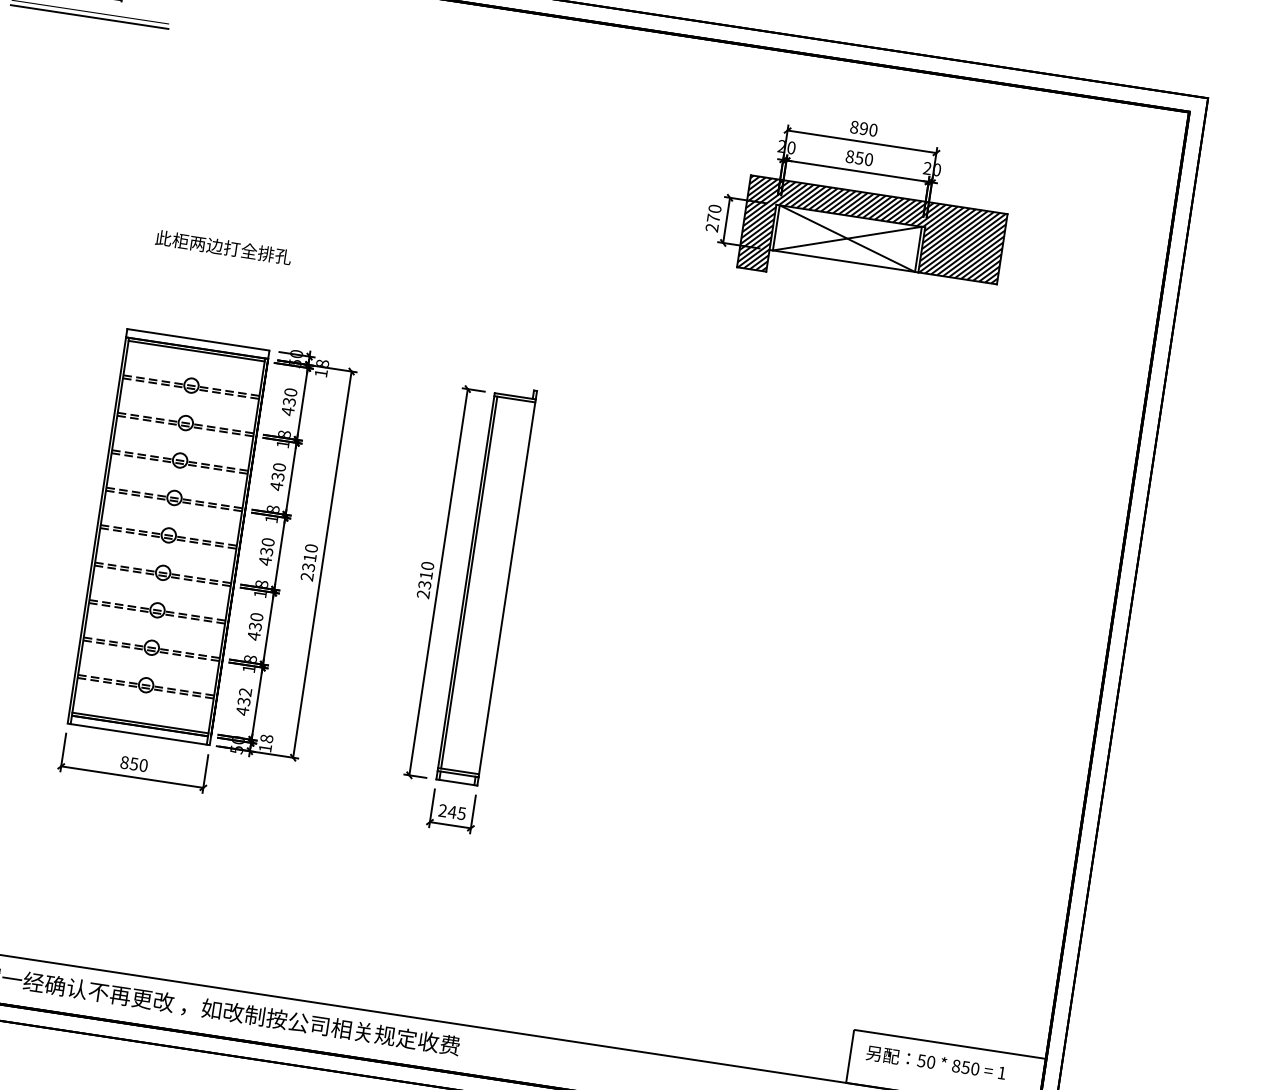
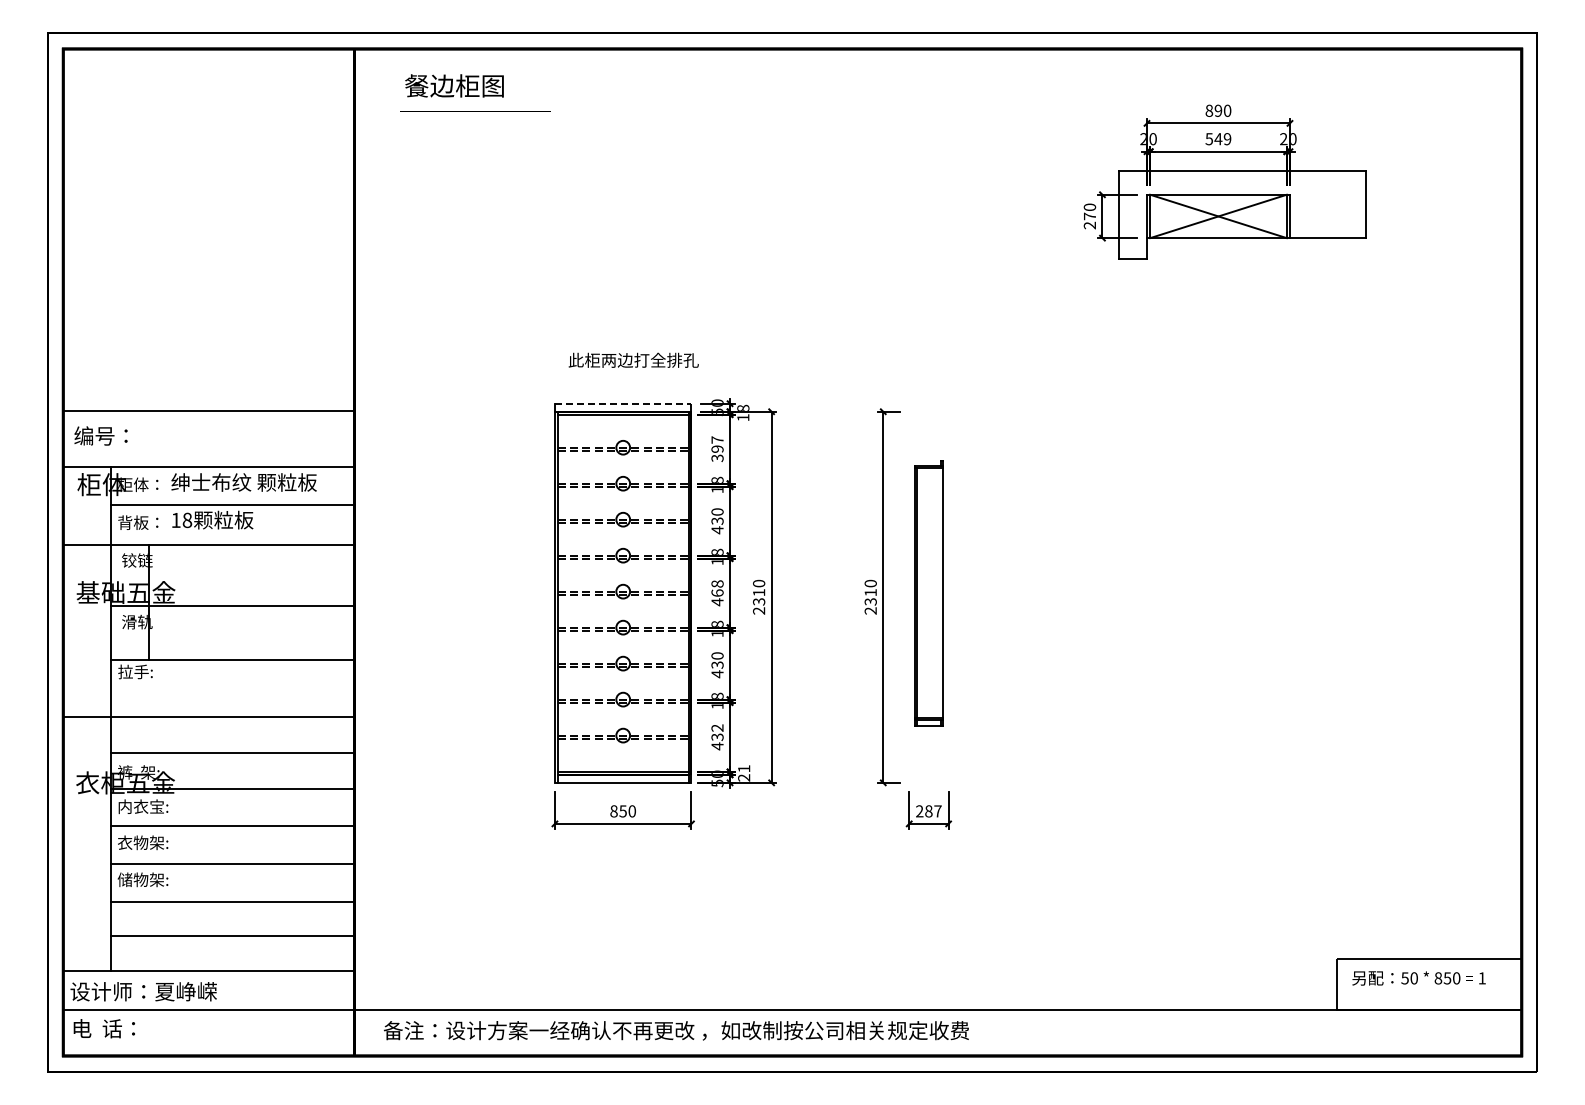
line: (89, 16) -> (474, 115), removed
text: (859, 158) -> (1218, 139), 850 -> 549
hatch: (871, 240) -> (1241, 214), removed
text: (223, 246) -> (633, 359), moved
line: (198, 339) -> (623, 403), solid -> dashed
text: (289, 402) -> (717, 449), 430 -> 397
text: (267, 546) -> (717, 588), 430 -> 468
part: (486, 585) -> (928, 593), size x0.7
text: (266, 743) -> (744, 773), 18 -> 21
text: (456, 812) -> (932, 811), 245 -> 287

